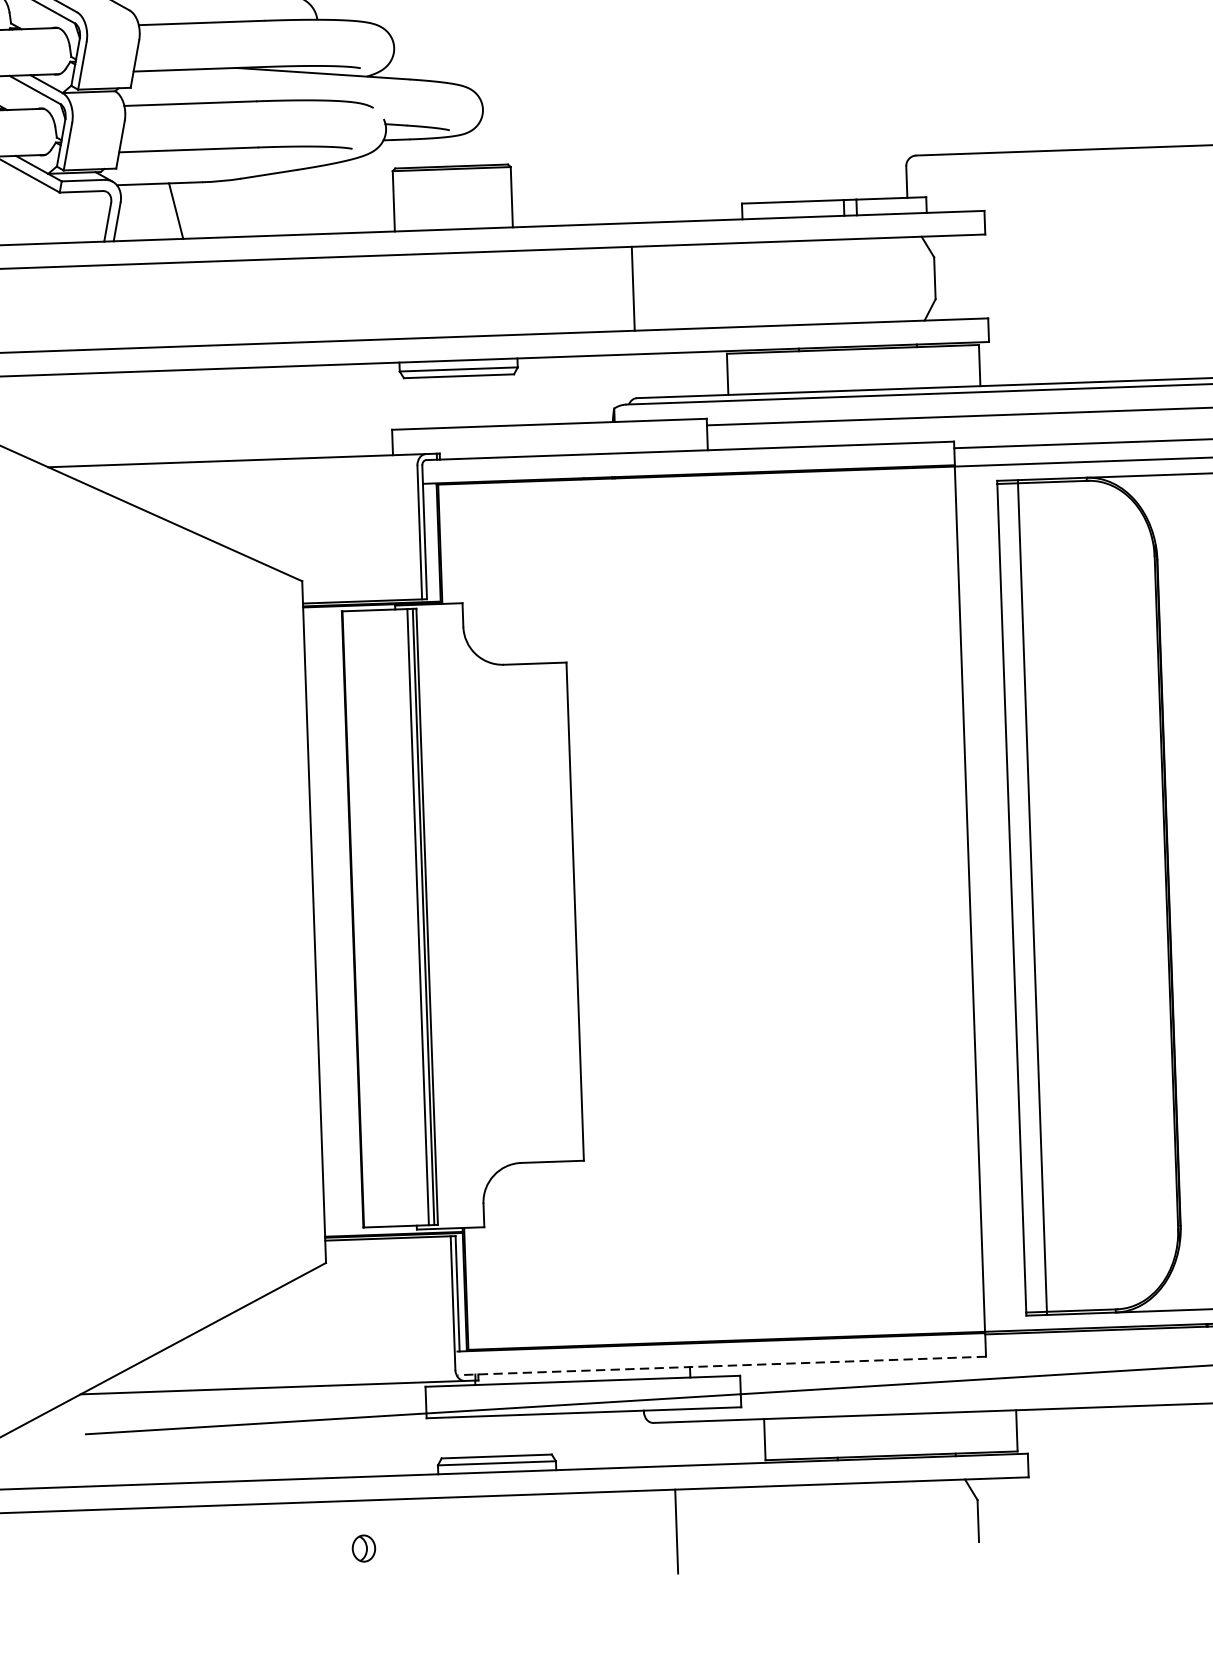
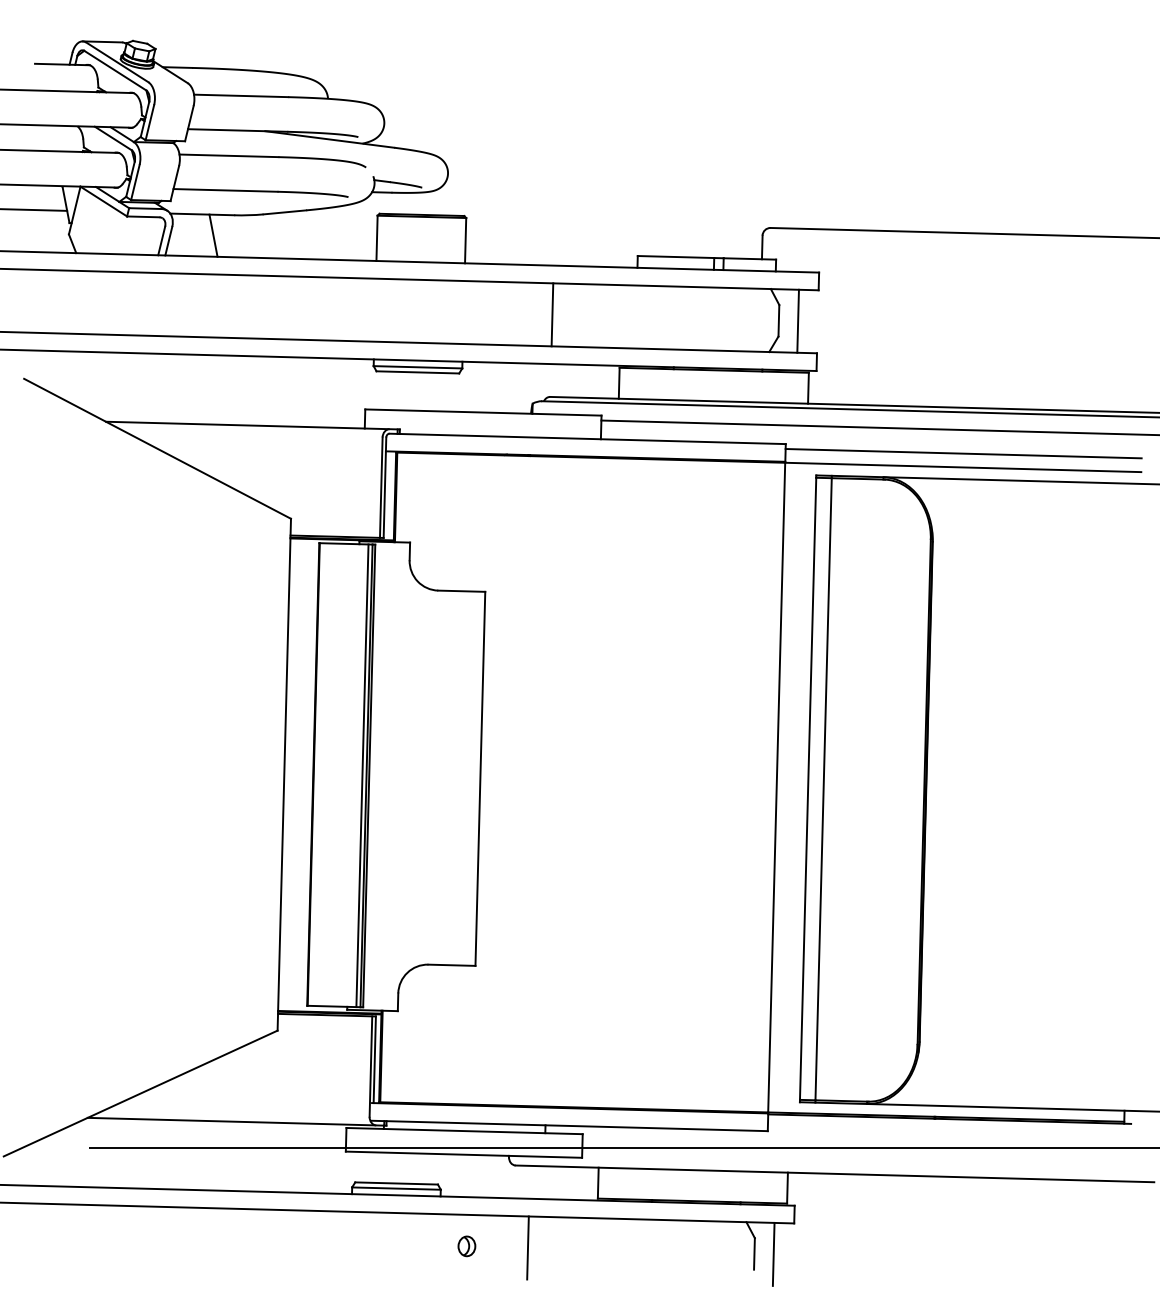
line: (959, 276) -> (797, 320), added
line: (721, 1365) -> (569, 1125), dashed -> solid
line: (1003, 1518) -> (773, 1253), added
part: (363, 1548) -> (466, 1246), moved

